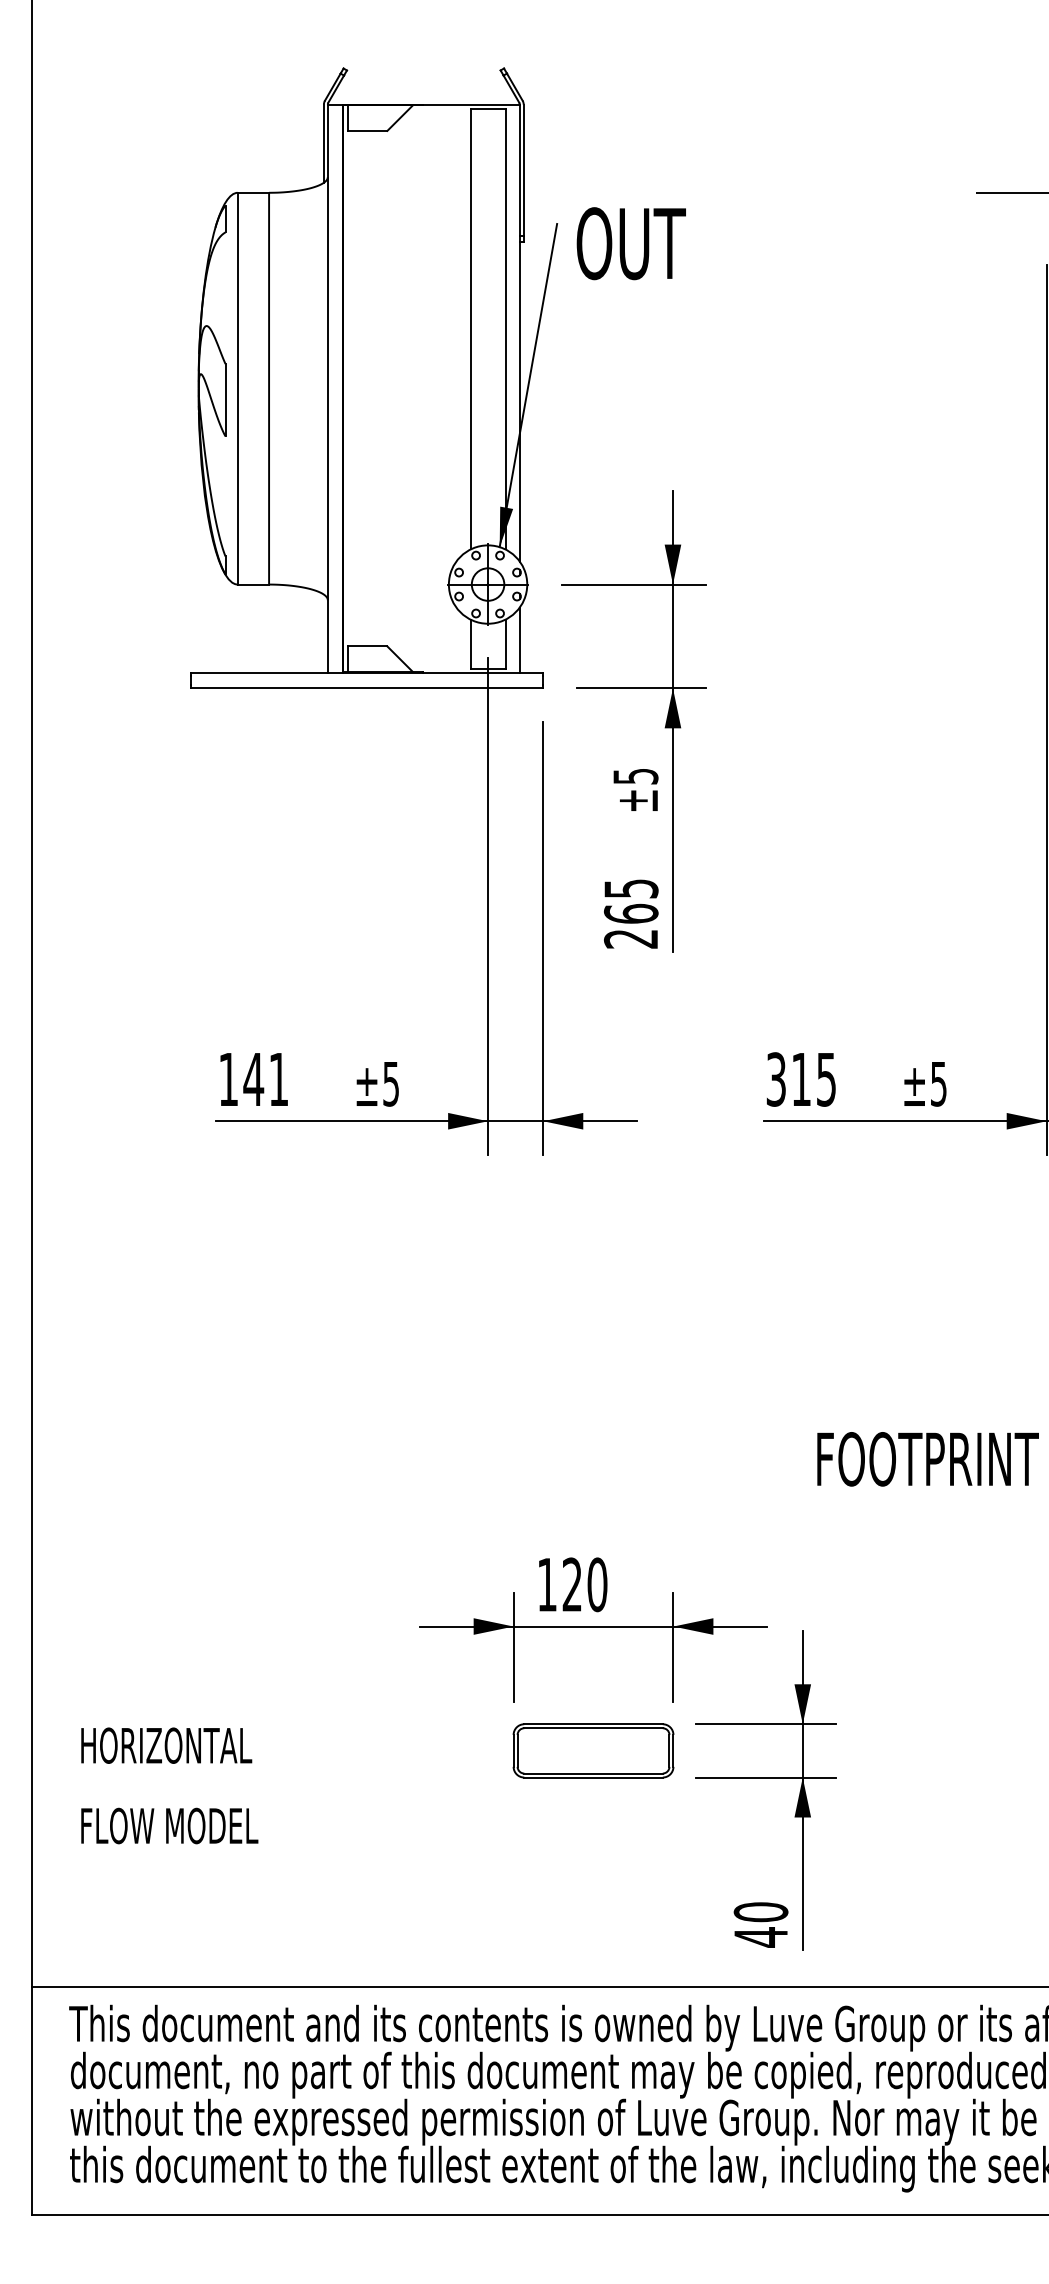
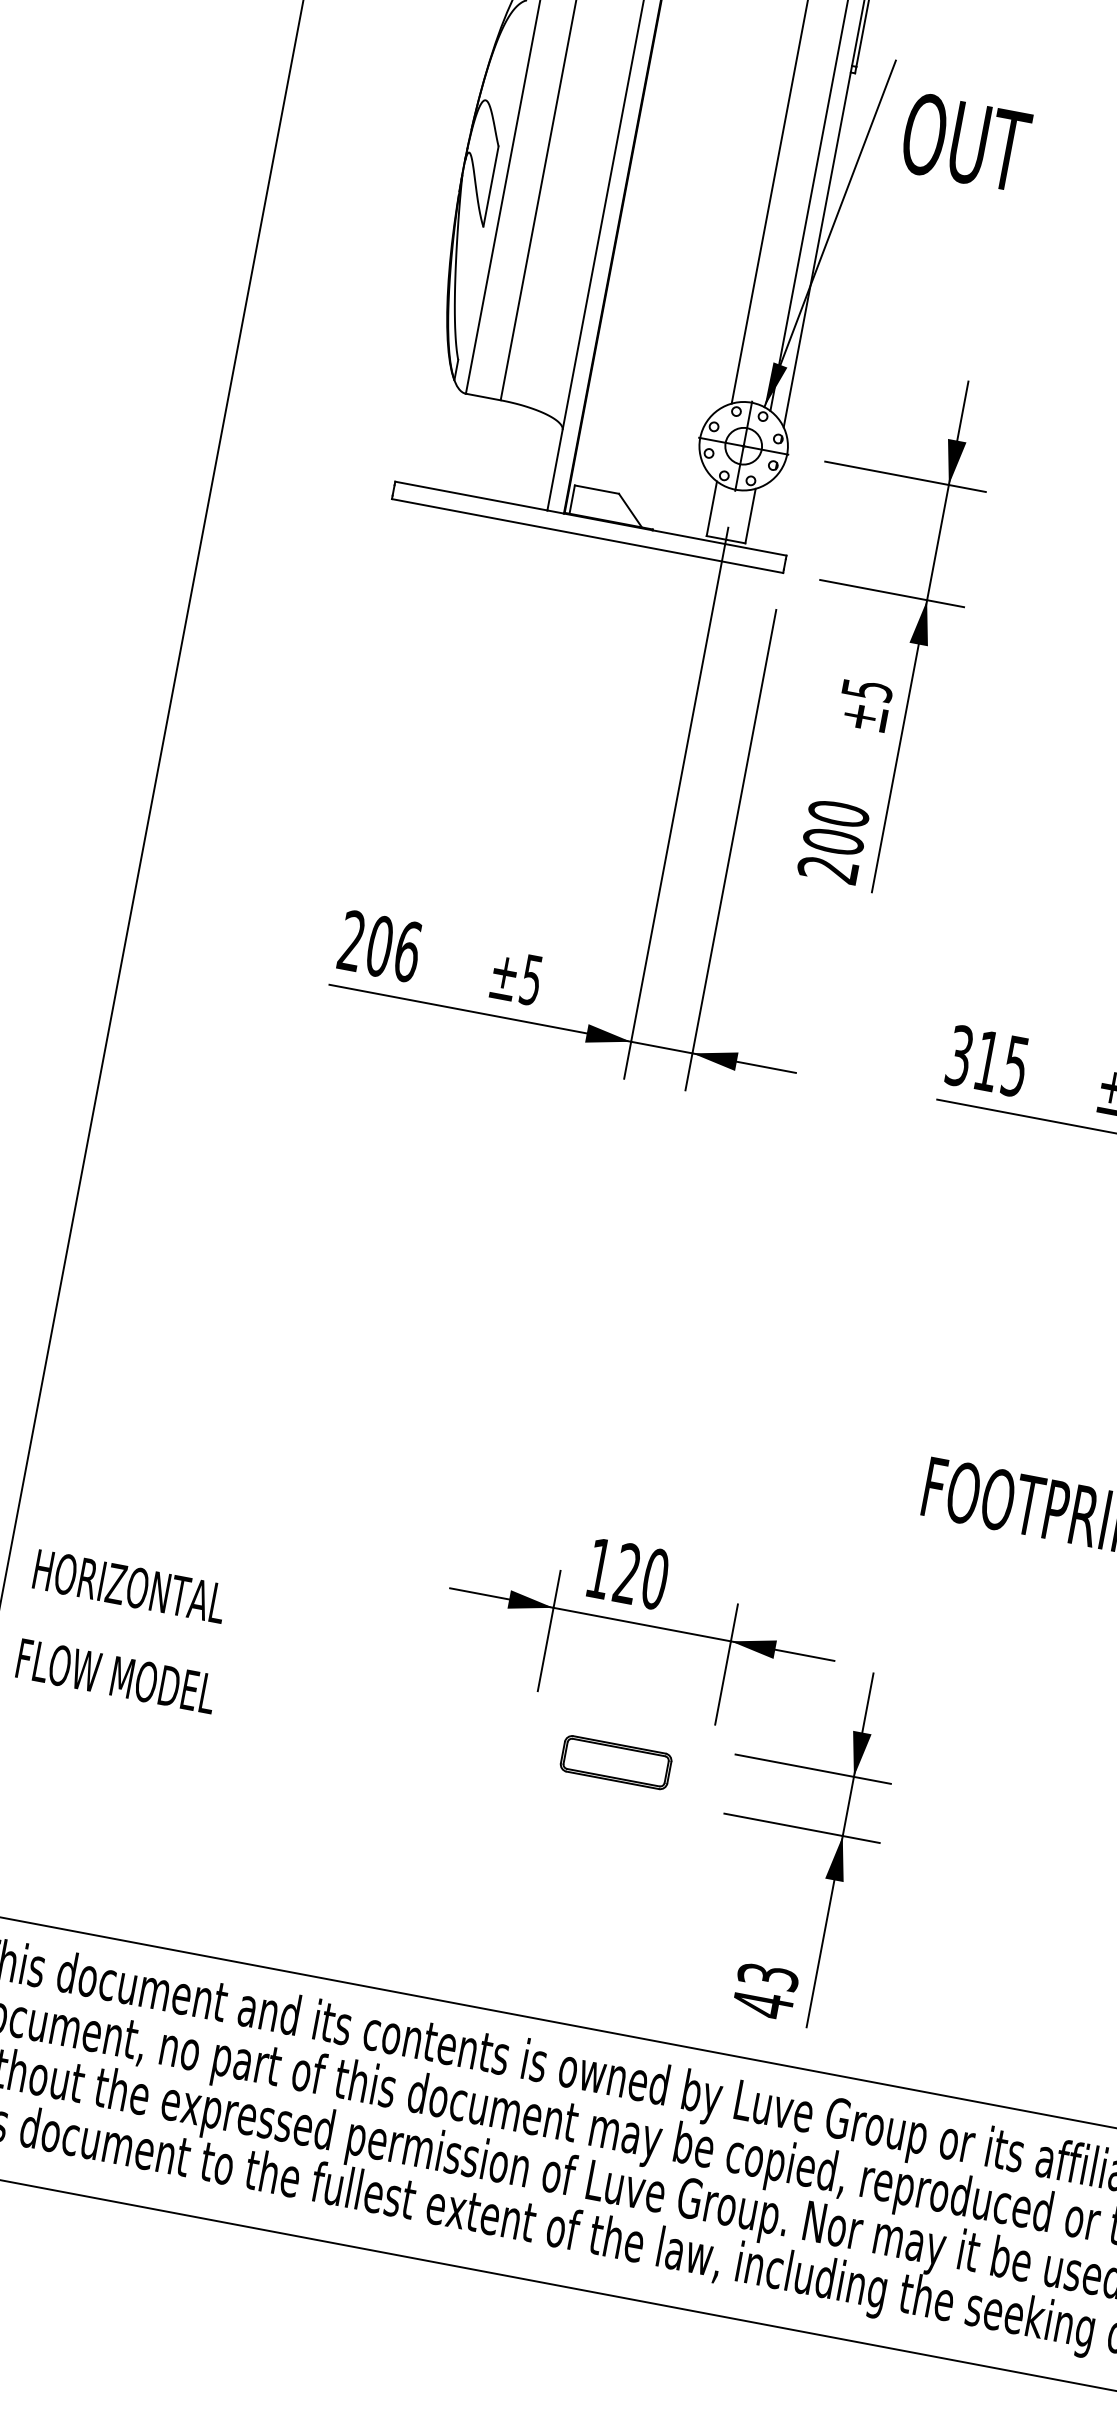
text: (630, 243) -> (964, 142), moved
line: (519, 639) -> (767, 513), removed
text: (631, 901) -> (836, 827), 265 -> 200
text: (253, 1079) -> (379, 946), 141 -> 206
part: (593, 1750) -> (616, 1762), size x0.6
text: (169, 1785) -> (124, 1631), moved
text: (760, 1912) -> (767, 1976), 40 -> 43

